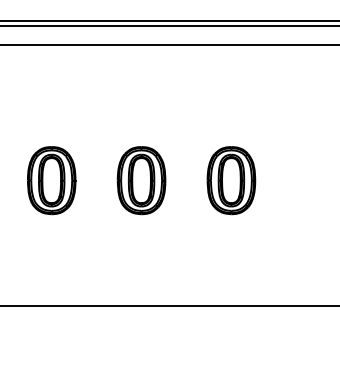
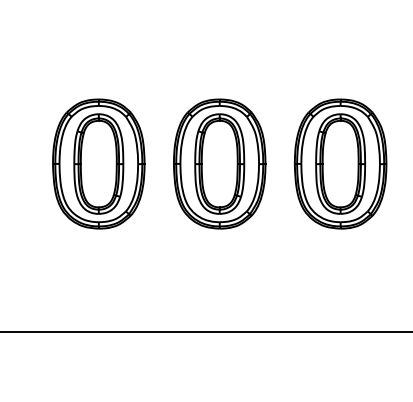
part: (51, 180) -> (98, 163), size x1.43
part: (141, 180) -> (219, 163), size x1.43
part: (231, 180) -> (340, 163), size x1.43

